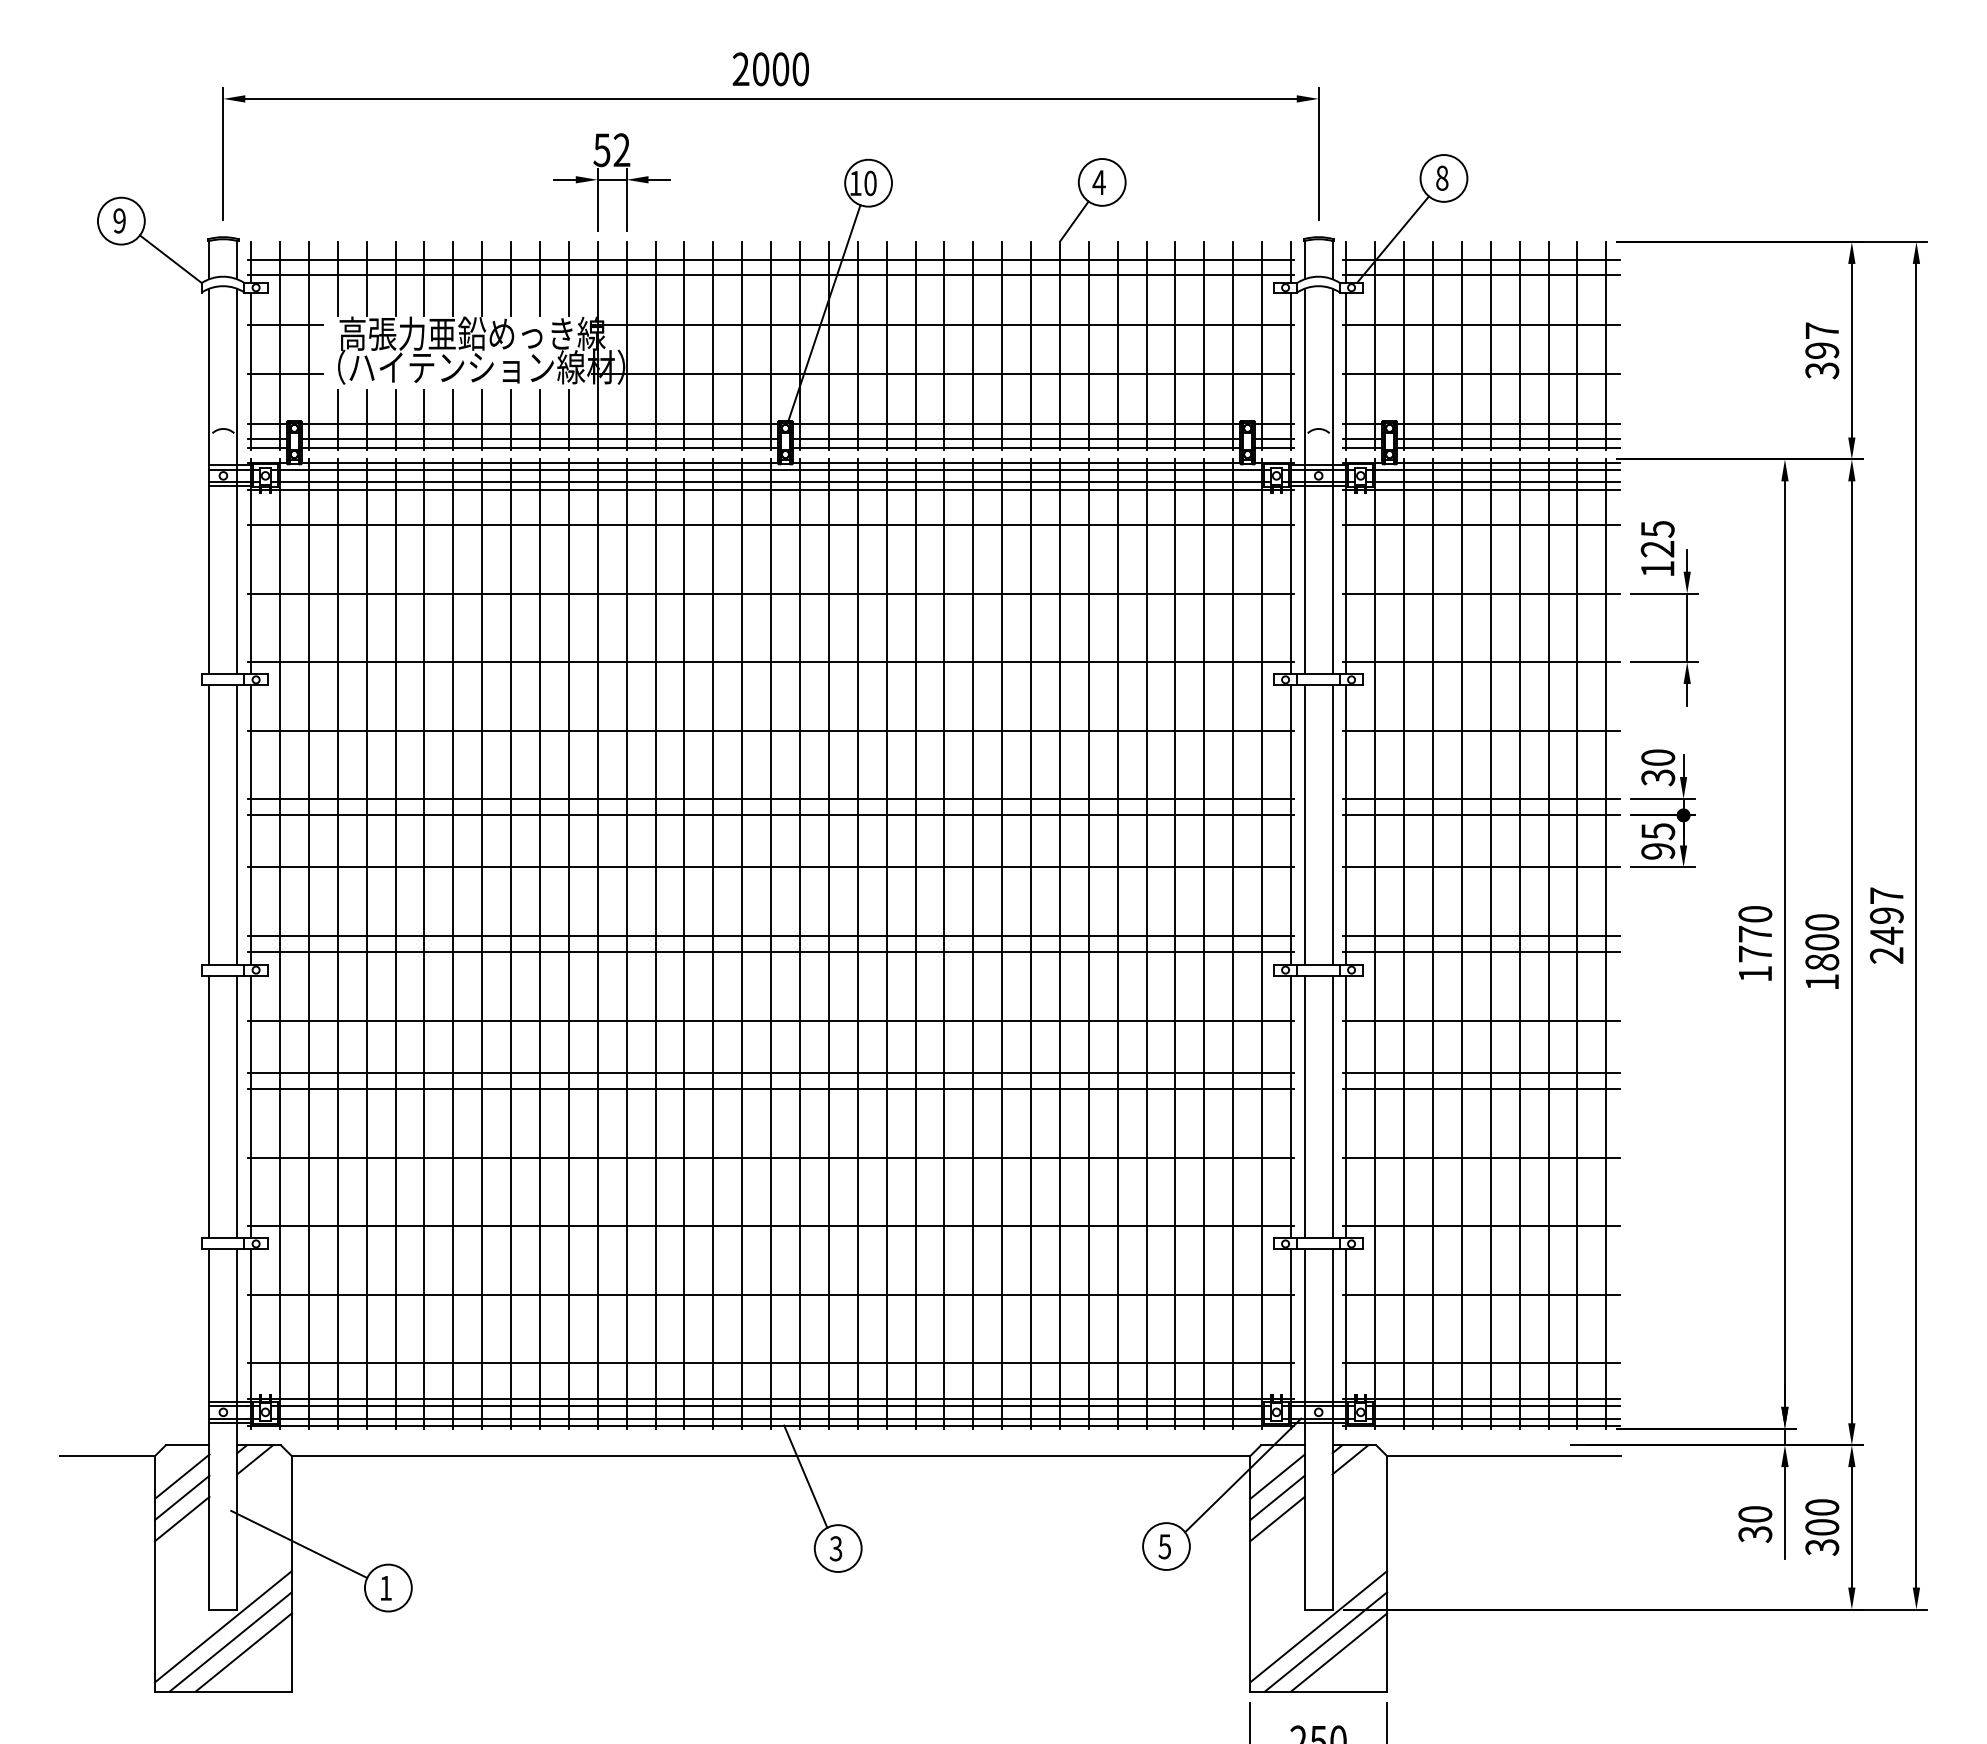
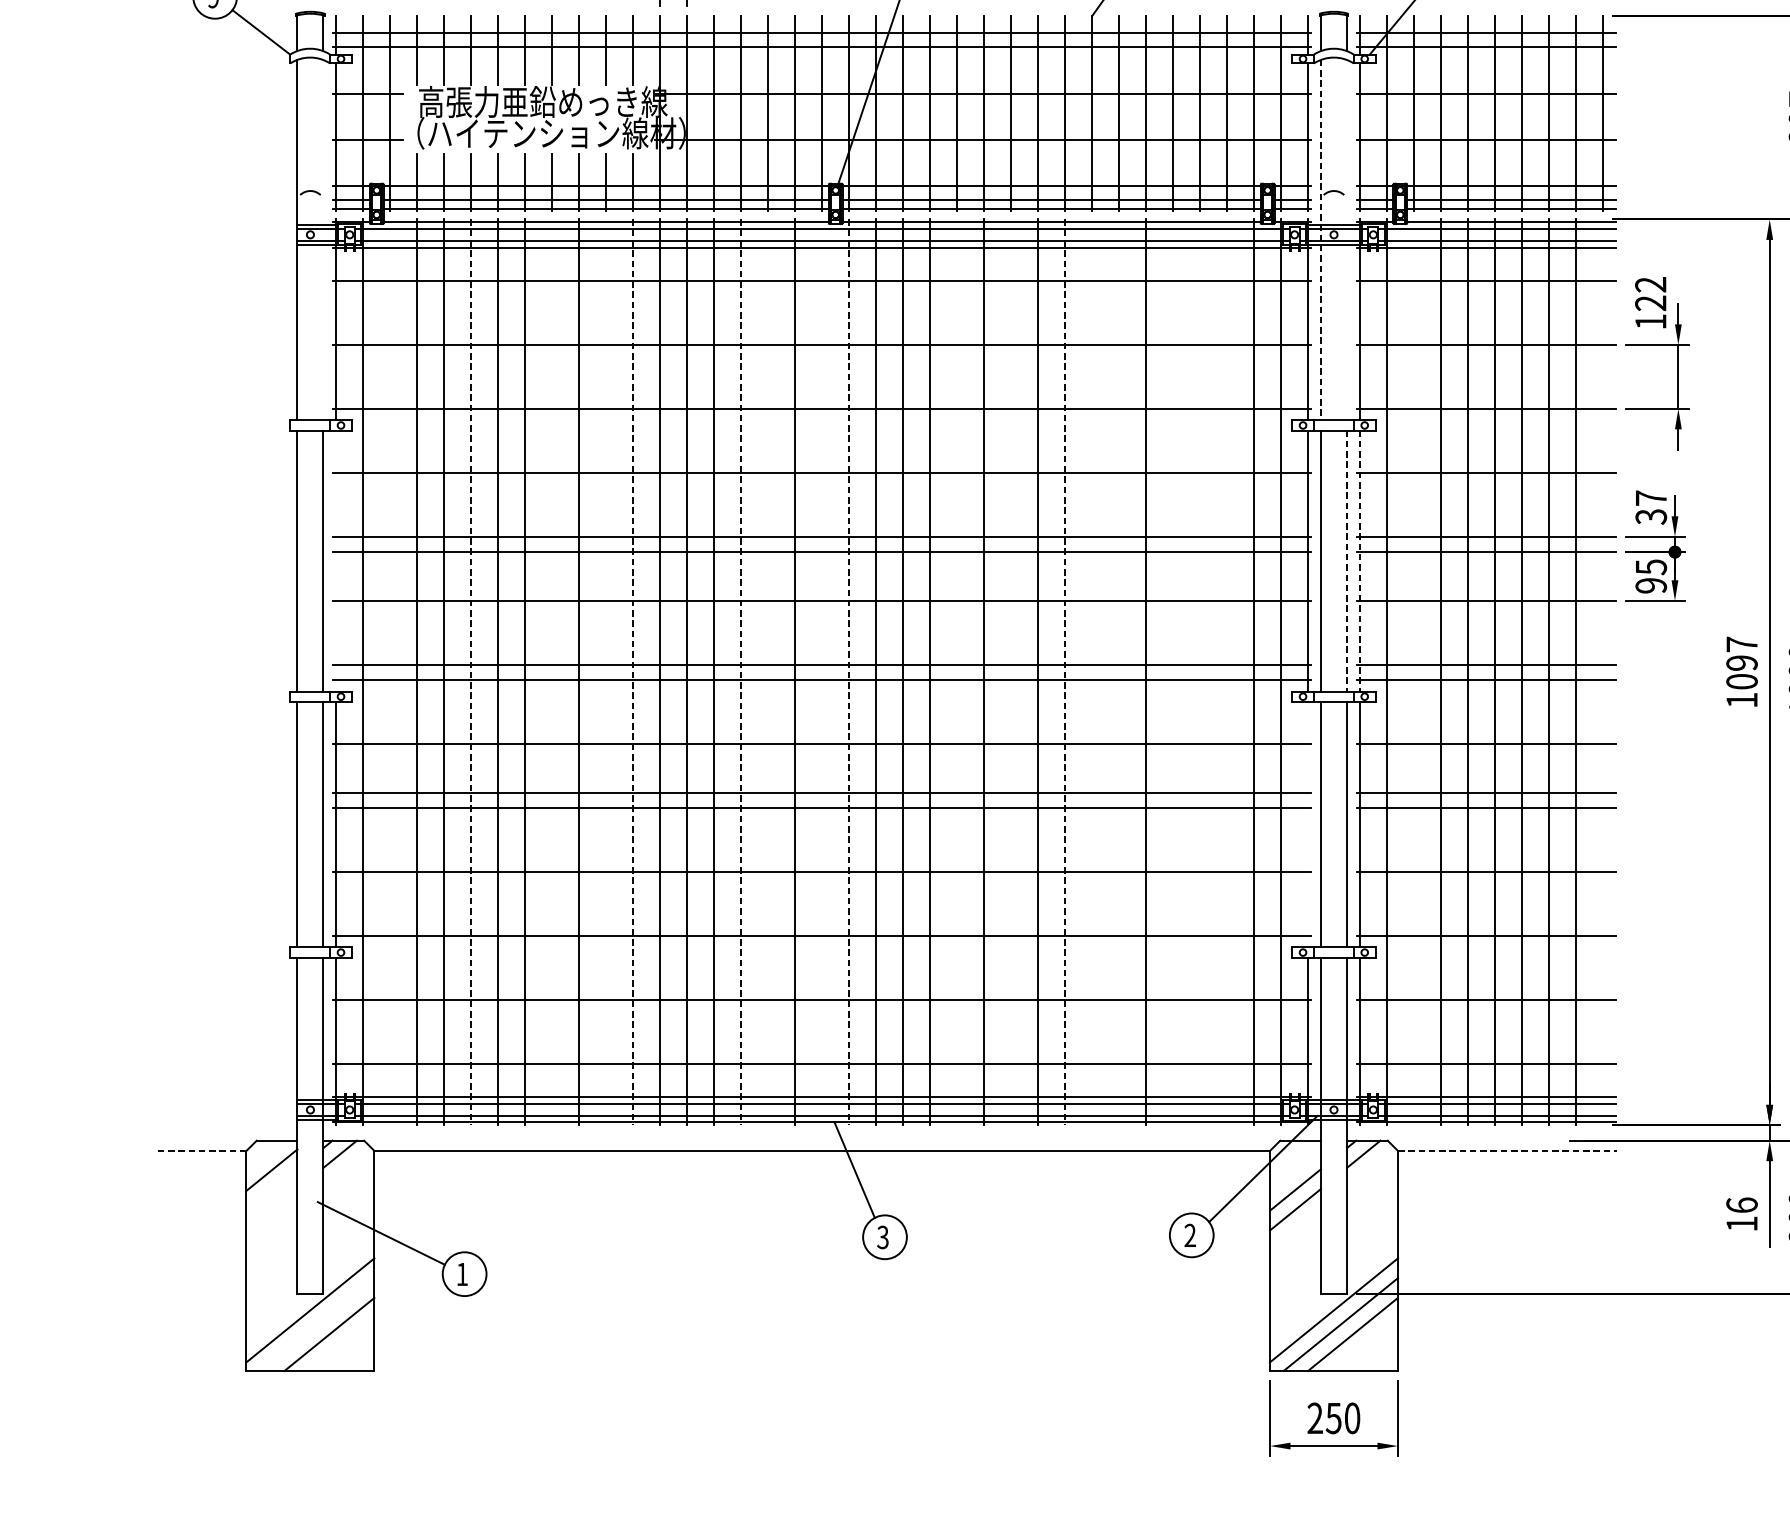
line: (237, 481) -> (323, 240), removed
line: (1304, 481) -> (1320, 240), solid -> dashed
line: (1332, 481) -> (1346, 240), removed
text: (1657, 529) -> (1650, 284), 125 -> 122
text: (1658, 757) -> (1651, 498), 30 -> 37
line: (251, 824) -> (336, 560), removed
line: (1332, 825) -> (1346, 561), solid -> dashed
line: (1346, 825) -> (1359, 561), solid -> dashed
text: (1755, 934) -> (1742, 663), 1770 -> 1097
line: (308, 943) -> (389, 671), removed
line: (482, 943) -> (552, 671), removed
line: (539, 943) -> (605, 671), removed
line: (713, 943) -> (768, 671), removed
line: (771, 943) -> (822, 671), removed
line: (915, 943) -> (957, 671), removed
line: (973, 943) -> (1011, 671), removed
line: (1059, 943) -> (1091, 671), removed
line: (1088, 943) -> (1118, 671), removed
line: (1146, 943) -> (1173, 671), removed
line: (1175, 943) -> (1200, 671), removed
line: (1204, 943) -> (1227, 671), removed
line: (1404, 943) -> (1414, 671), removed
line: (1606, 943) -> (1602, 671), removed
line: (395, 944) -> (471, 672), solid -> dashed
line: (568, 944) -> (632, 672), solid -> dashed
line: (684, 944) -> (741, 672), solid -> dashed
line: (799, 944) -> (848, 672), solid -> dashed
line: (1031, 944) -> (1065, 672), solid -> dashed
line: (1291, 1106) -> (1308, 824), removed
line: (107, 1456) -> (202, 1151), solid -> dashed
line: (1504, 1456) -> (1507, 1151), solid -> dashed
line: (1277, 1476) -> (1295, 1169), removed
line: (181, 1497) -> (271, 1189), removed
line: (181, 1518) -> (271, 1209), removed
text: (1755, 1524) -> (1742, 1214), 30 -> 16
text: (1164, 1546) -> (1189, 1235), 5 -> 2
line: (230, 1641) -> (317, 1324), removed

